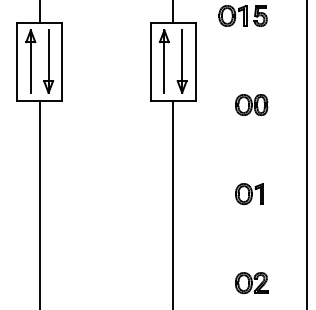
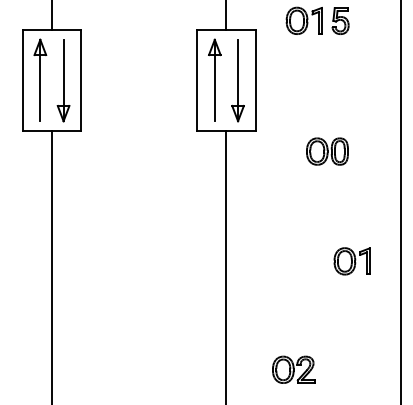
part: (251, 104) -> (327, 150), moved
part: (249, 194) -> (352, 261), moved
part: (251, 283) -> (293, 370), moved

